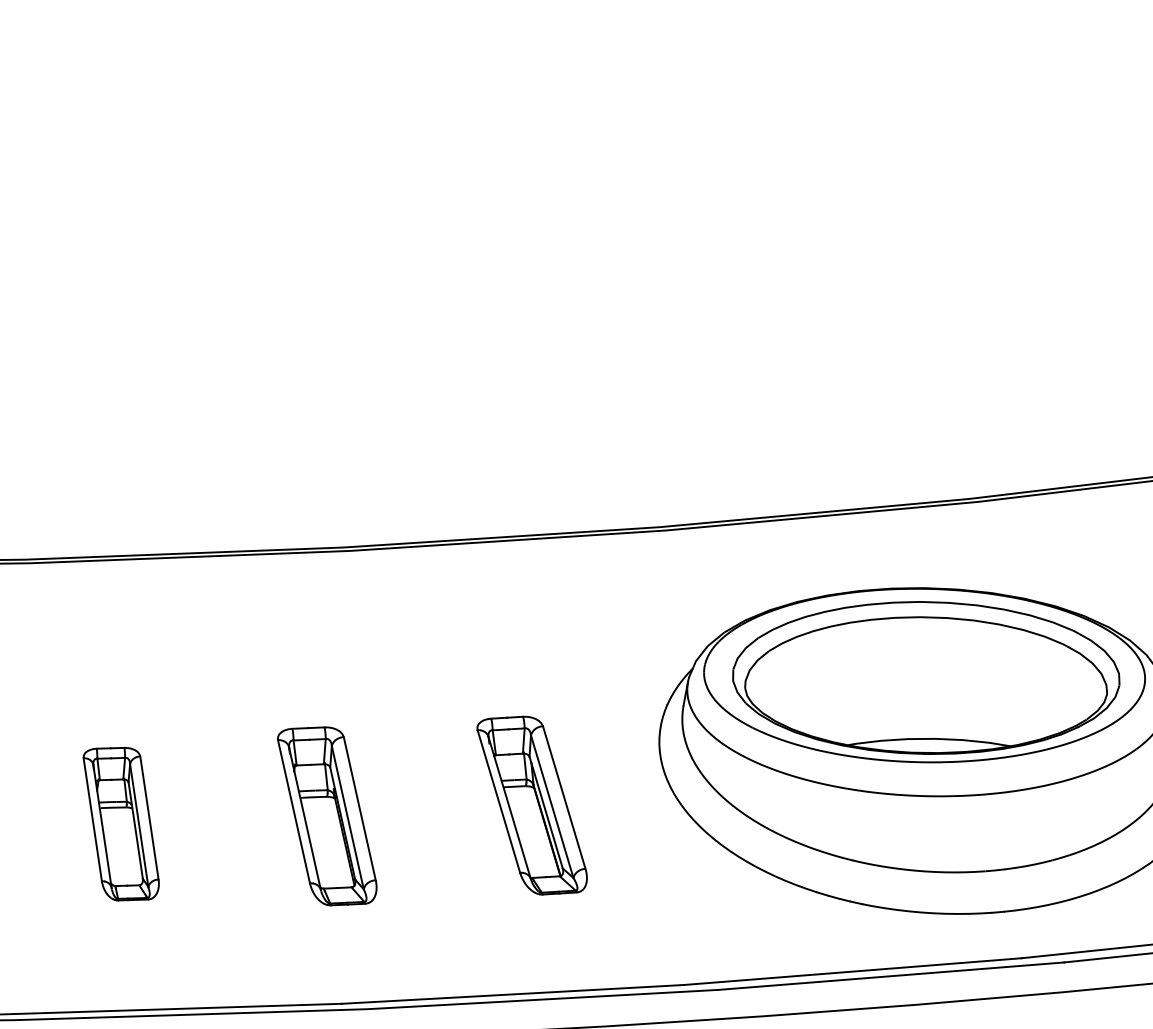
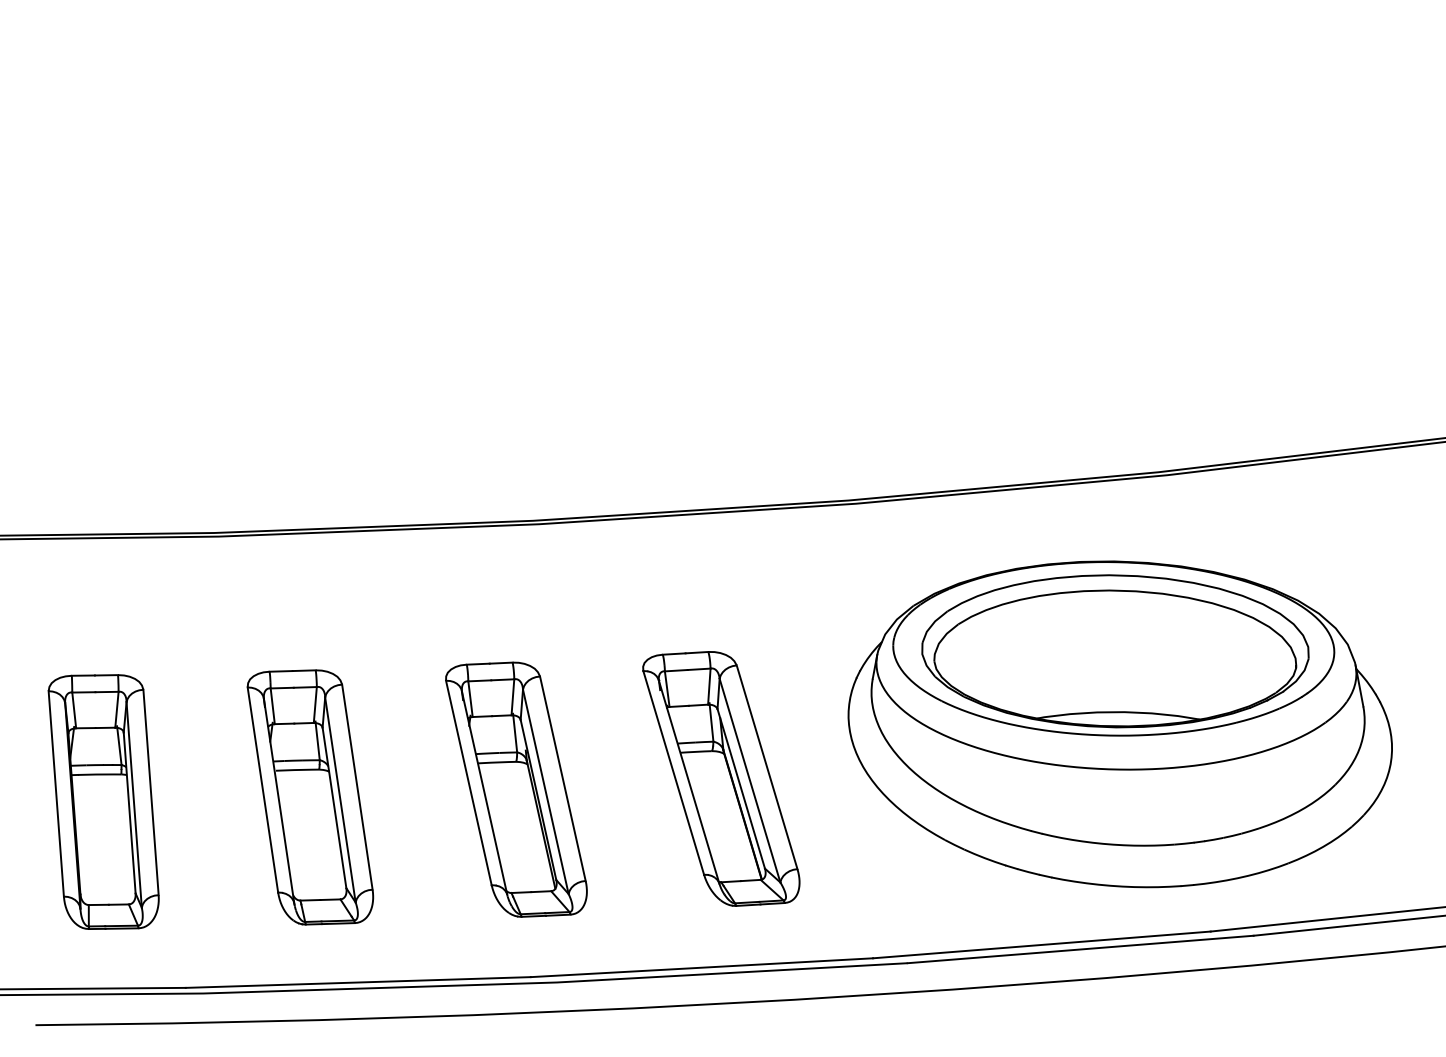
part: (532, 805) -> (721, 778), size x1.43
part: (327, 816) -> (516, 789), size x1.43
part: (121, 824) -> (310, 797), size x1.67

